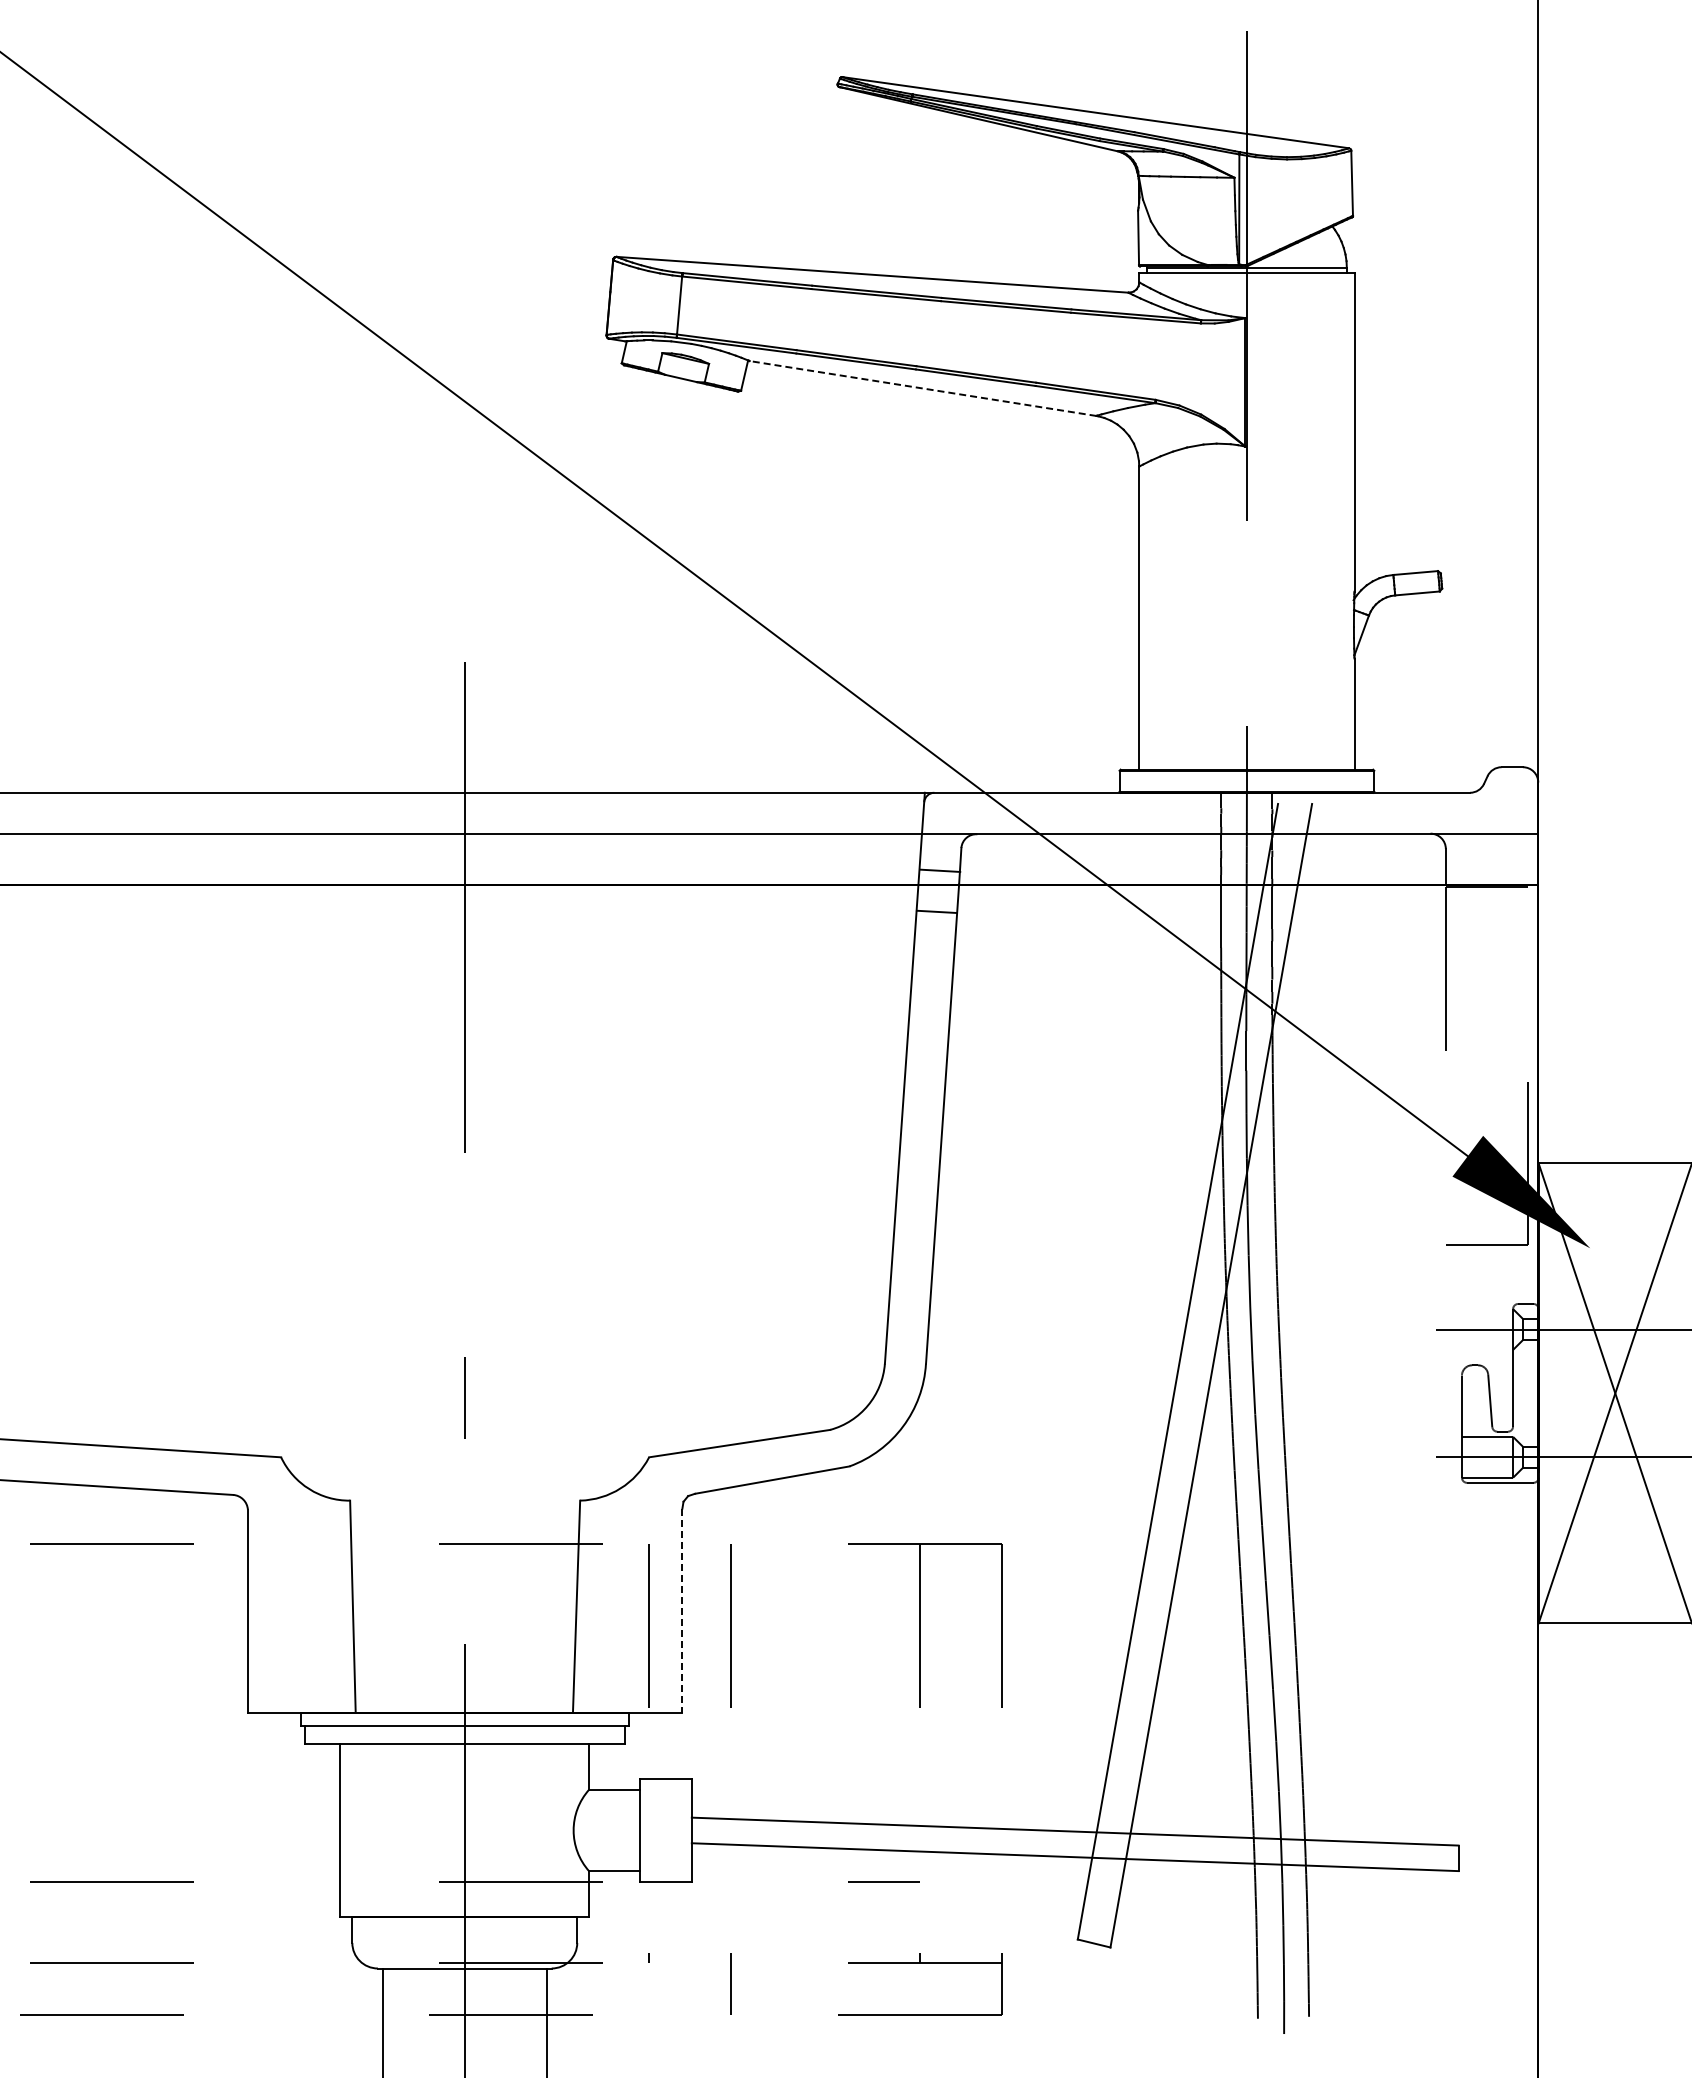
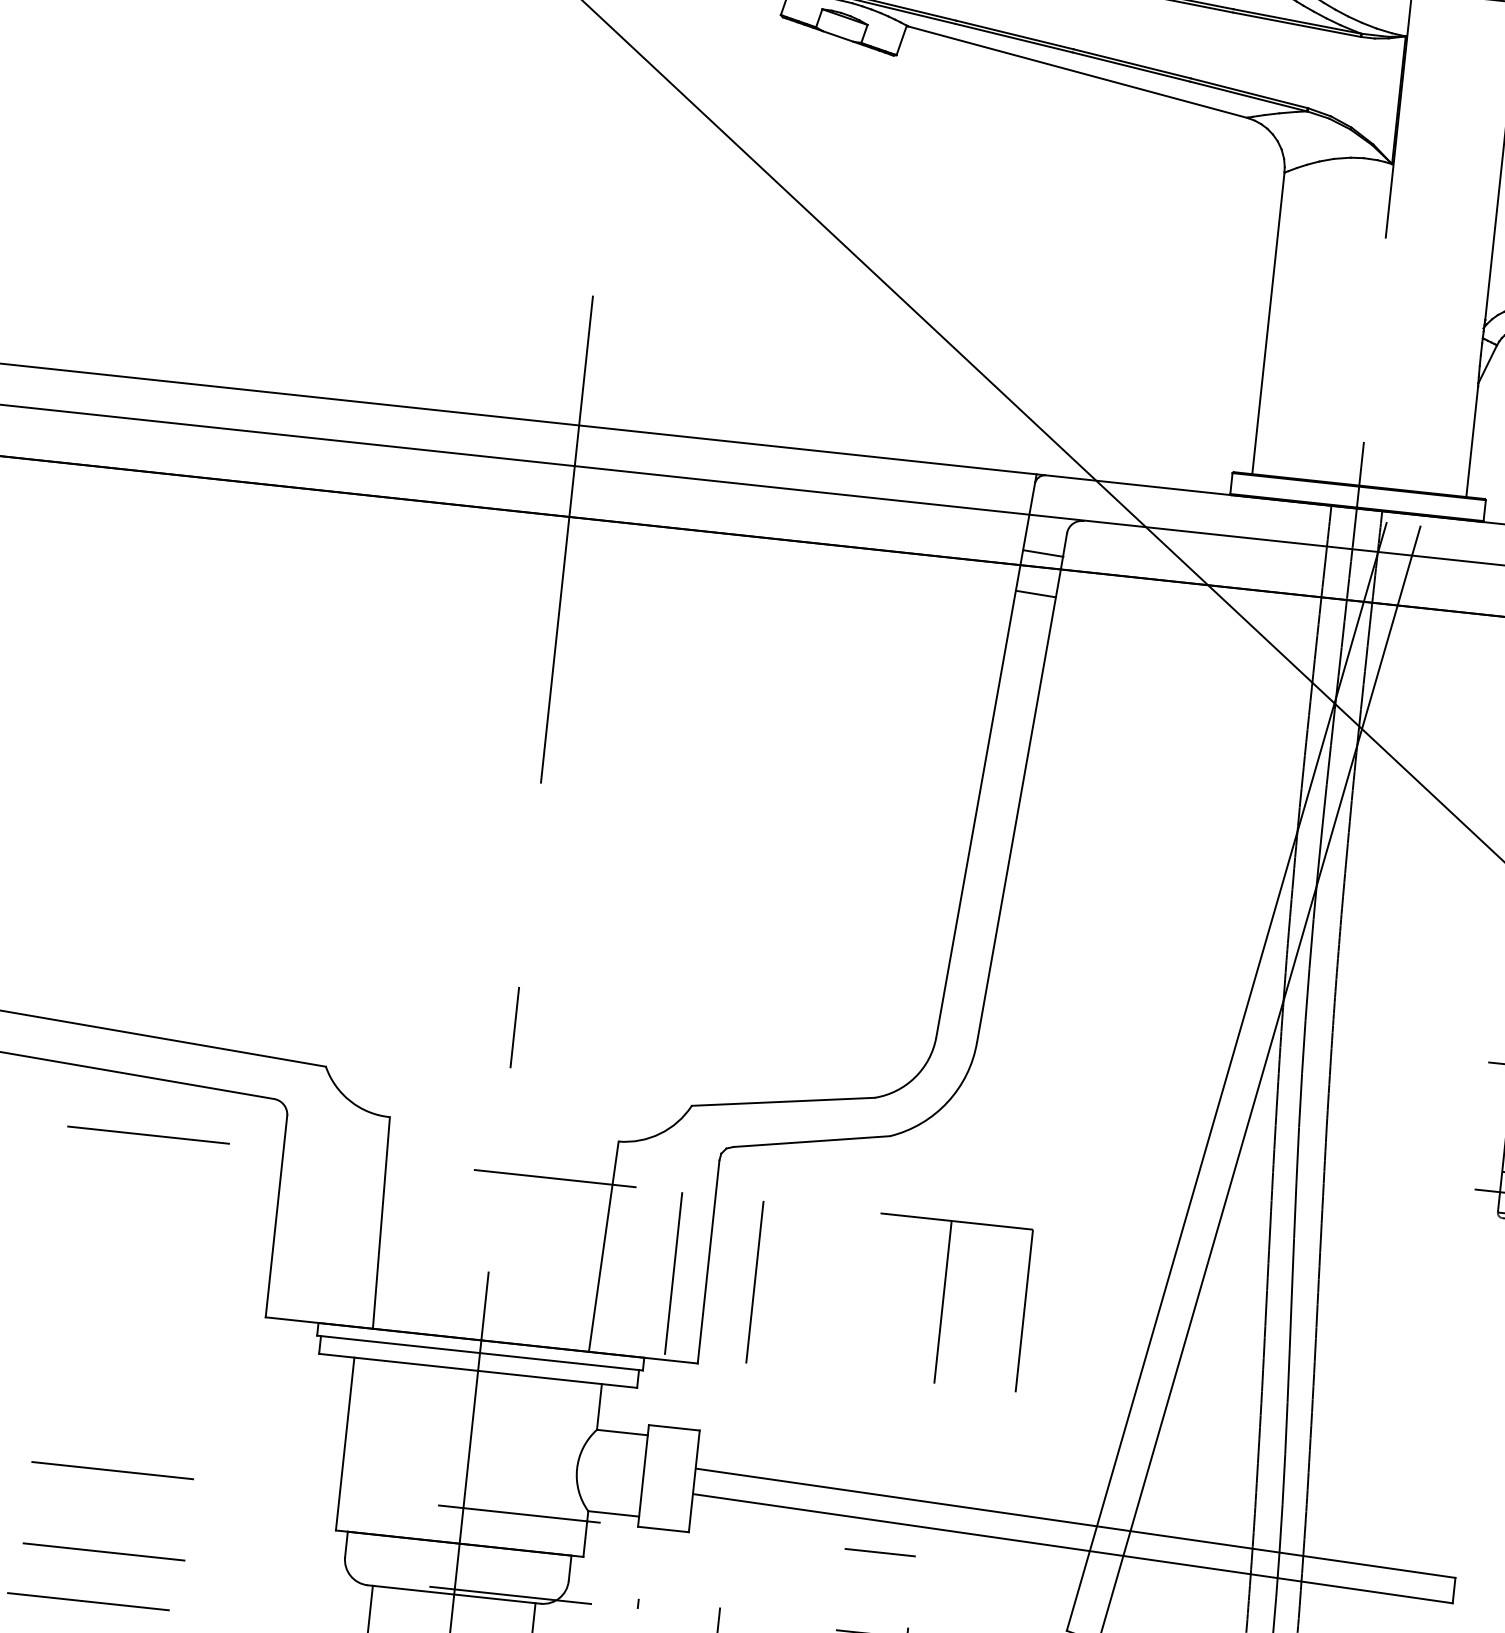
line: (922, 388) -> (1077, 72), dashed -> solid
line: (682, 1611) -> (708, 1262), dashed -> solid

